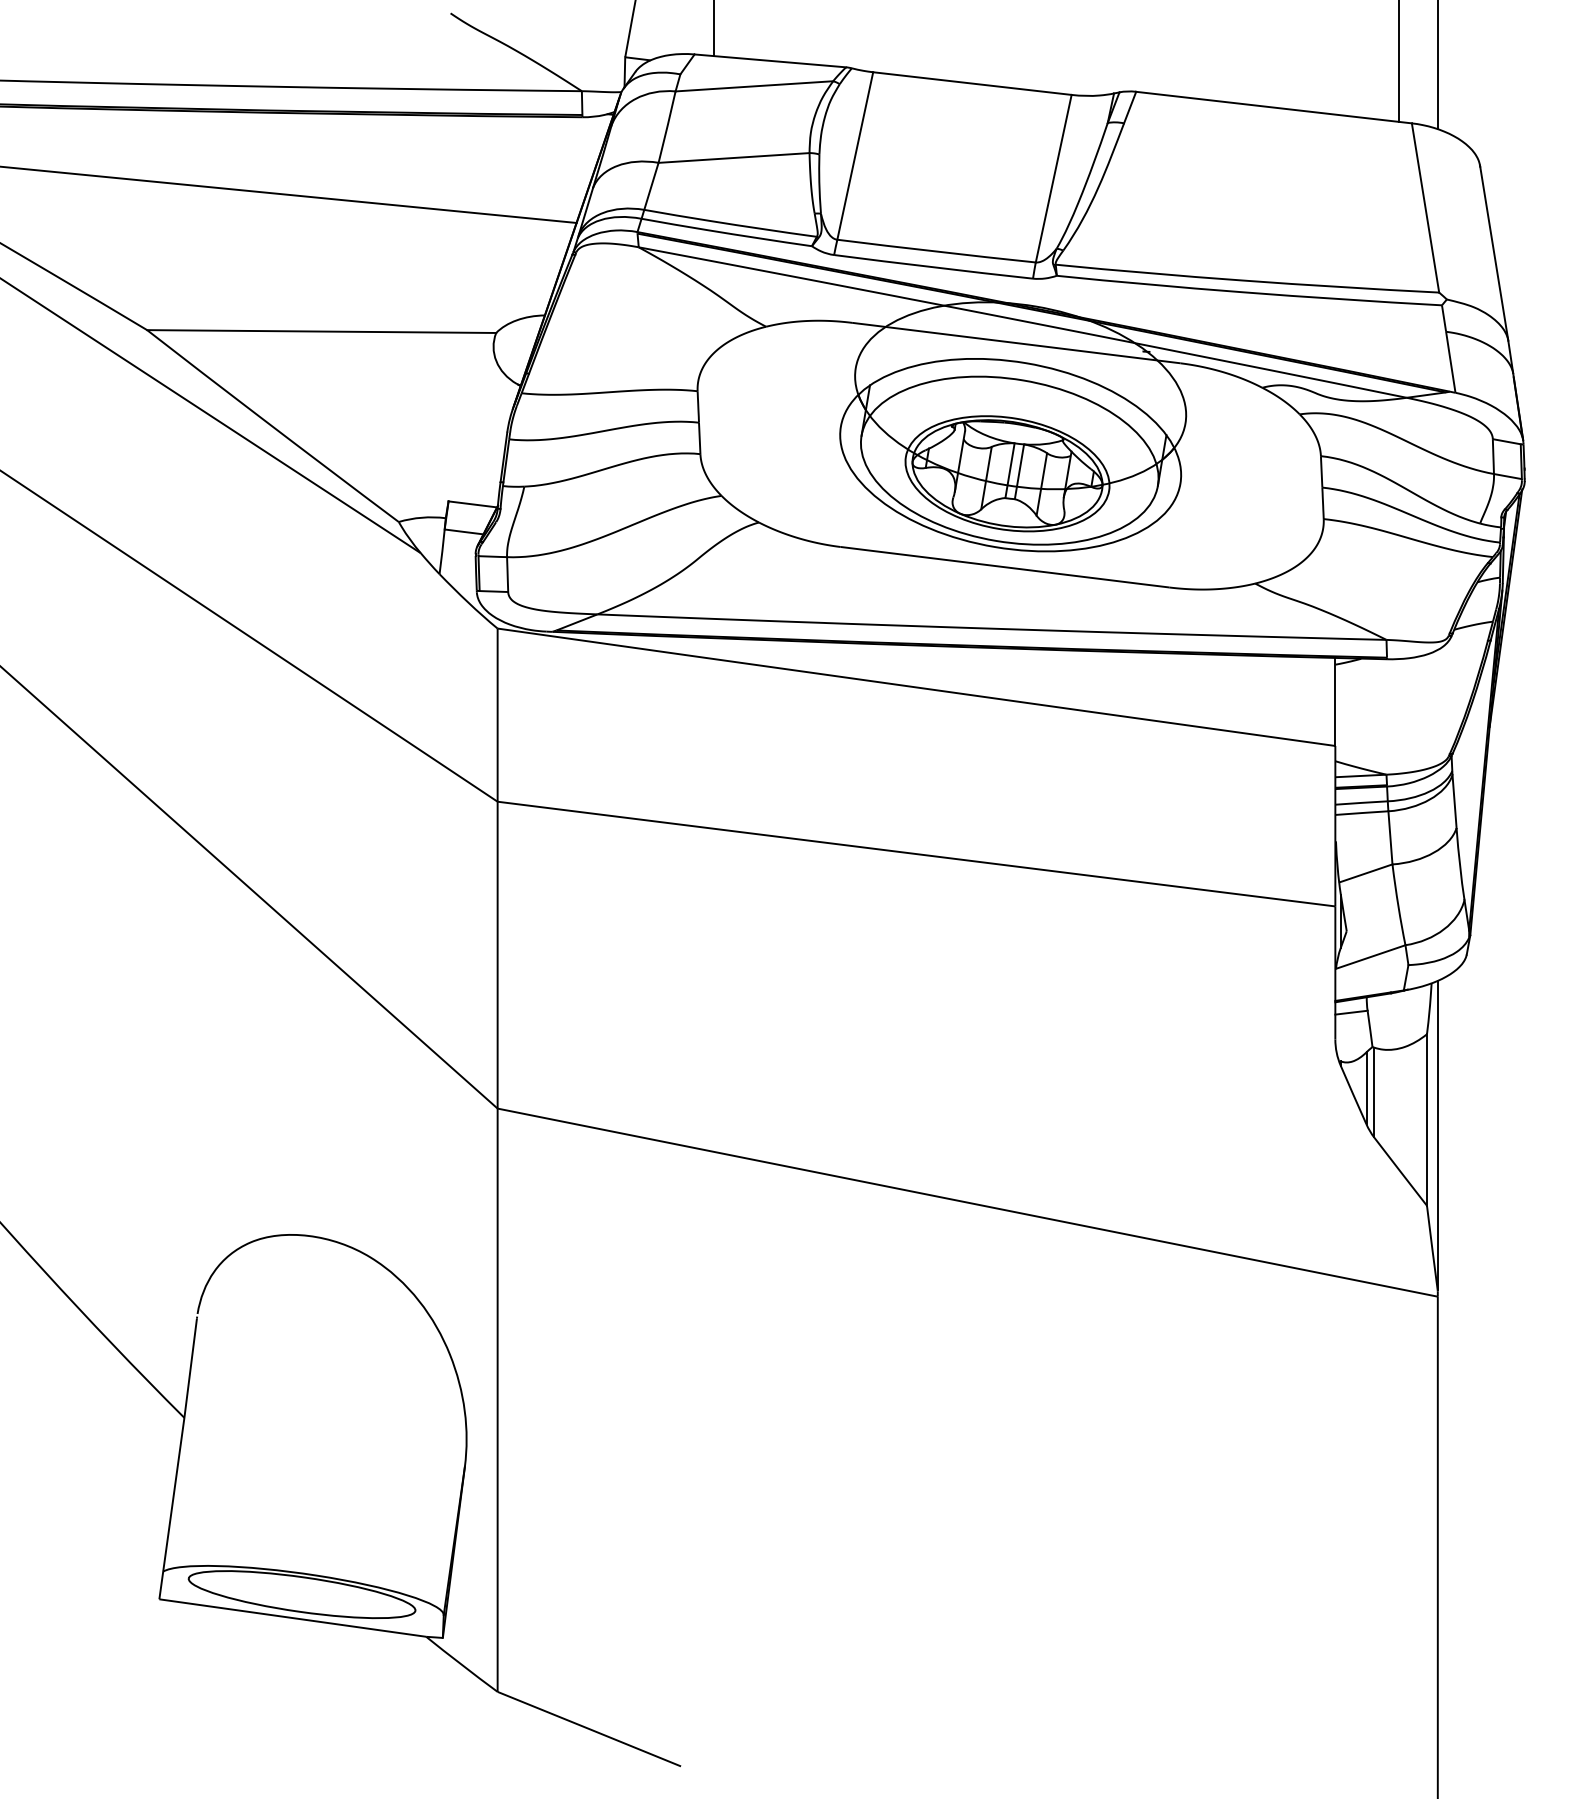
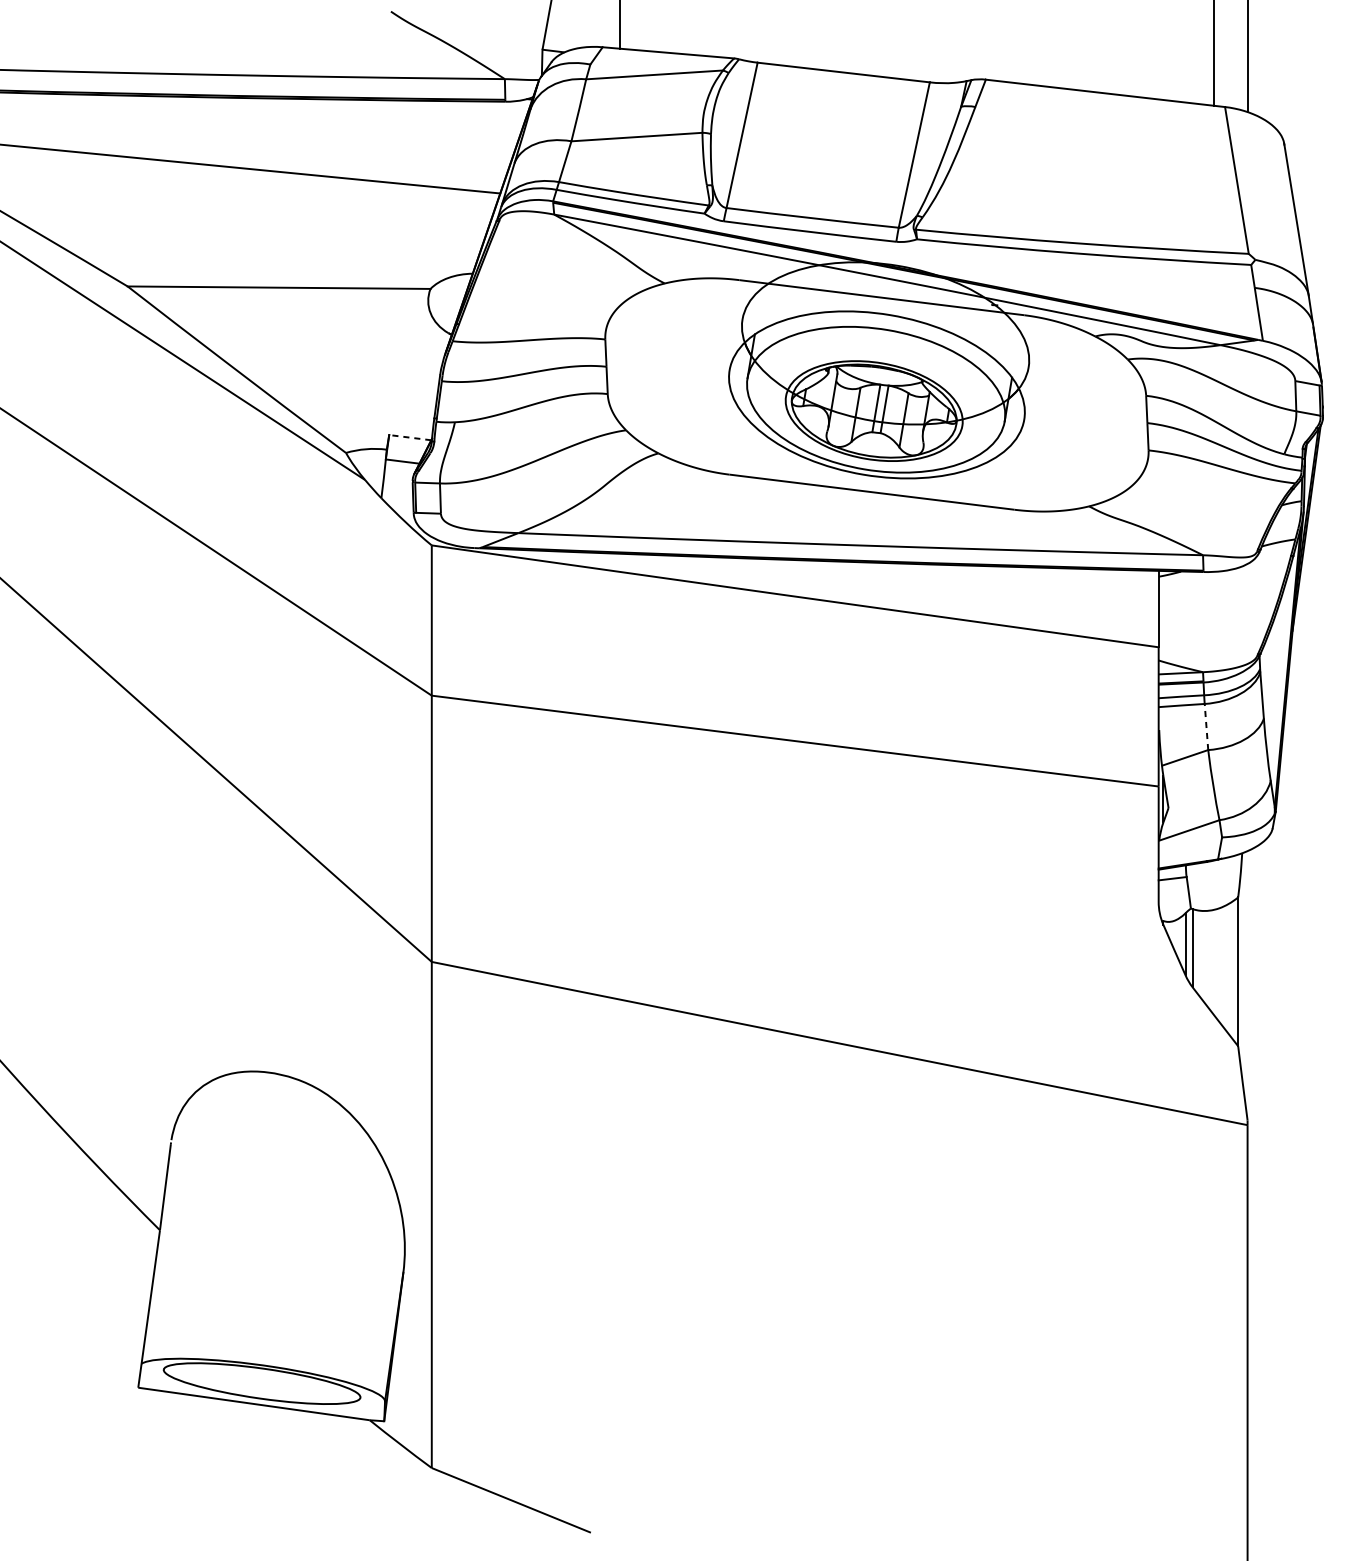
line: (472, 504) -> (409, 437), solid -> dashed
line: (1390, 837) -> (1206, 726), solid -> dashed
line: (1437, 1134) -> (1247, 984), removed

